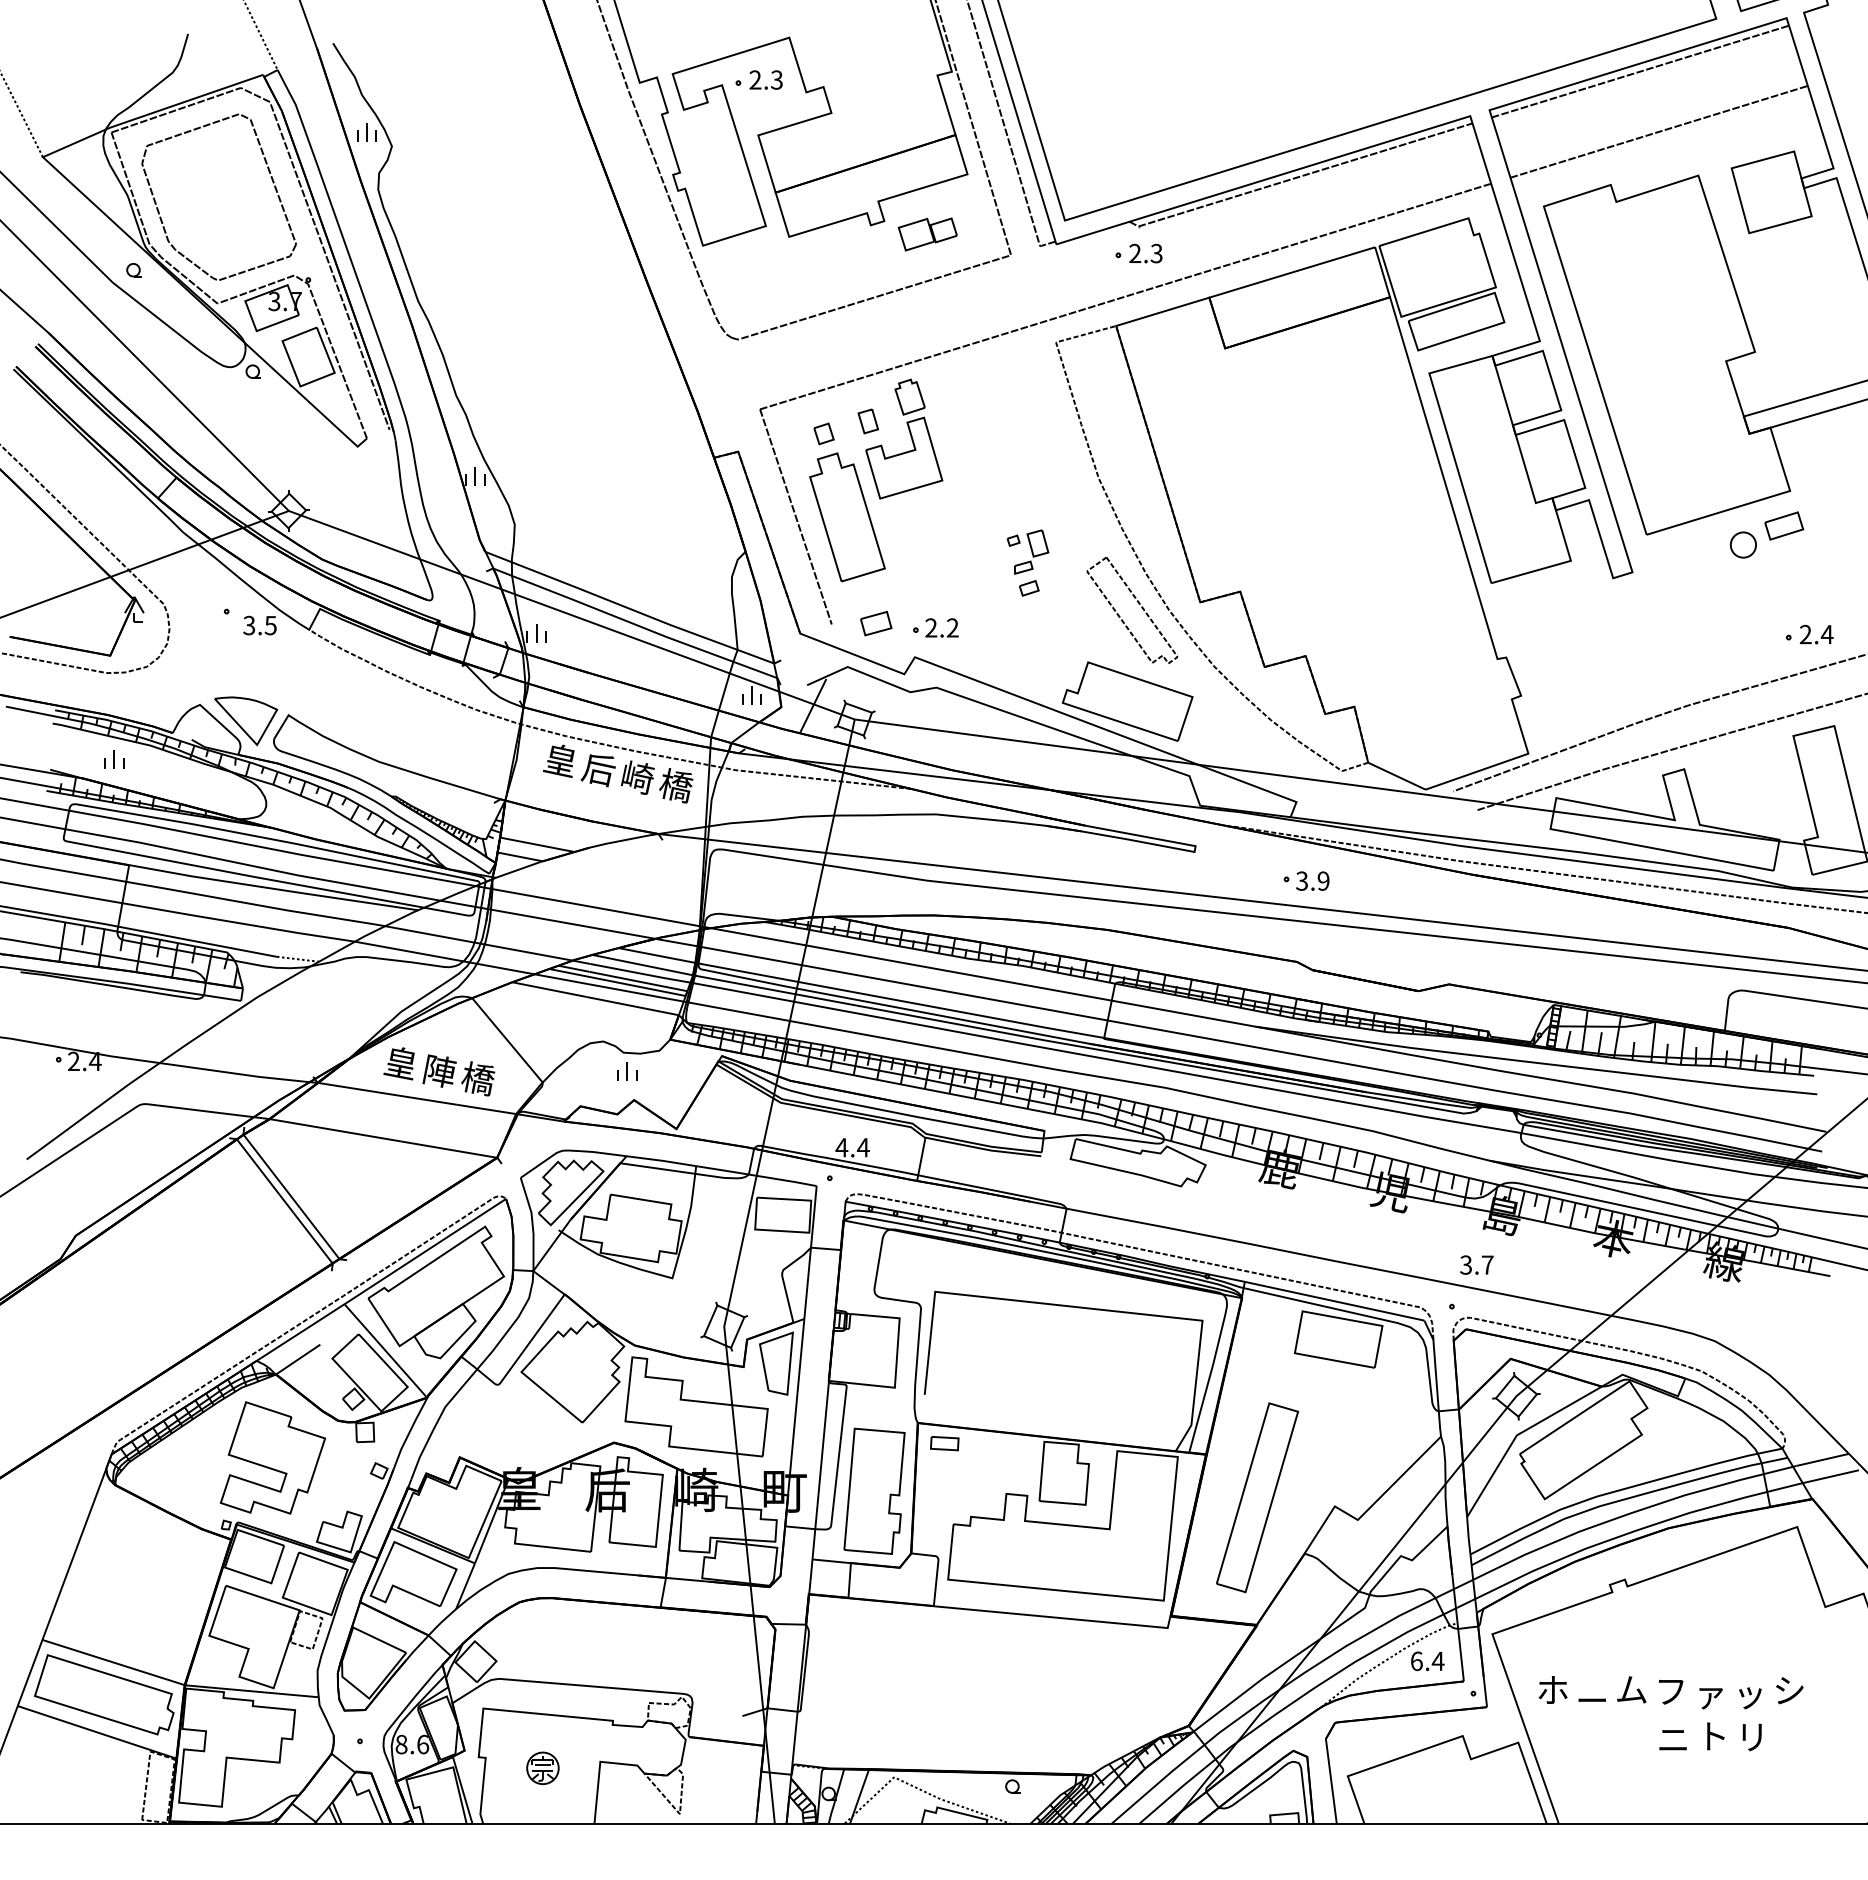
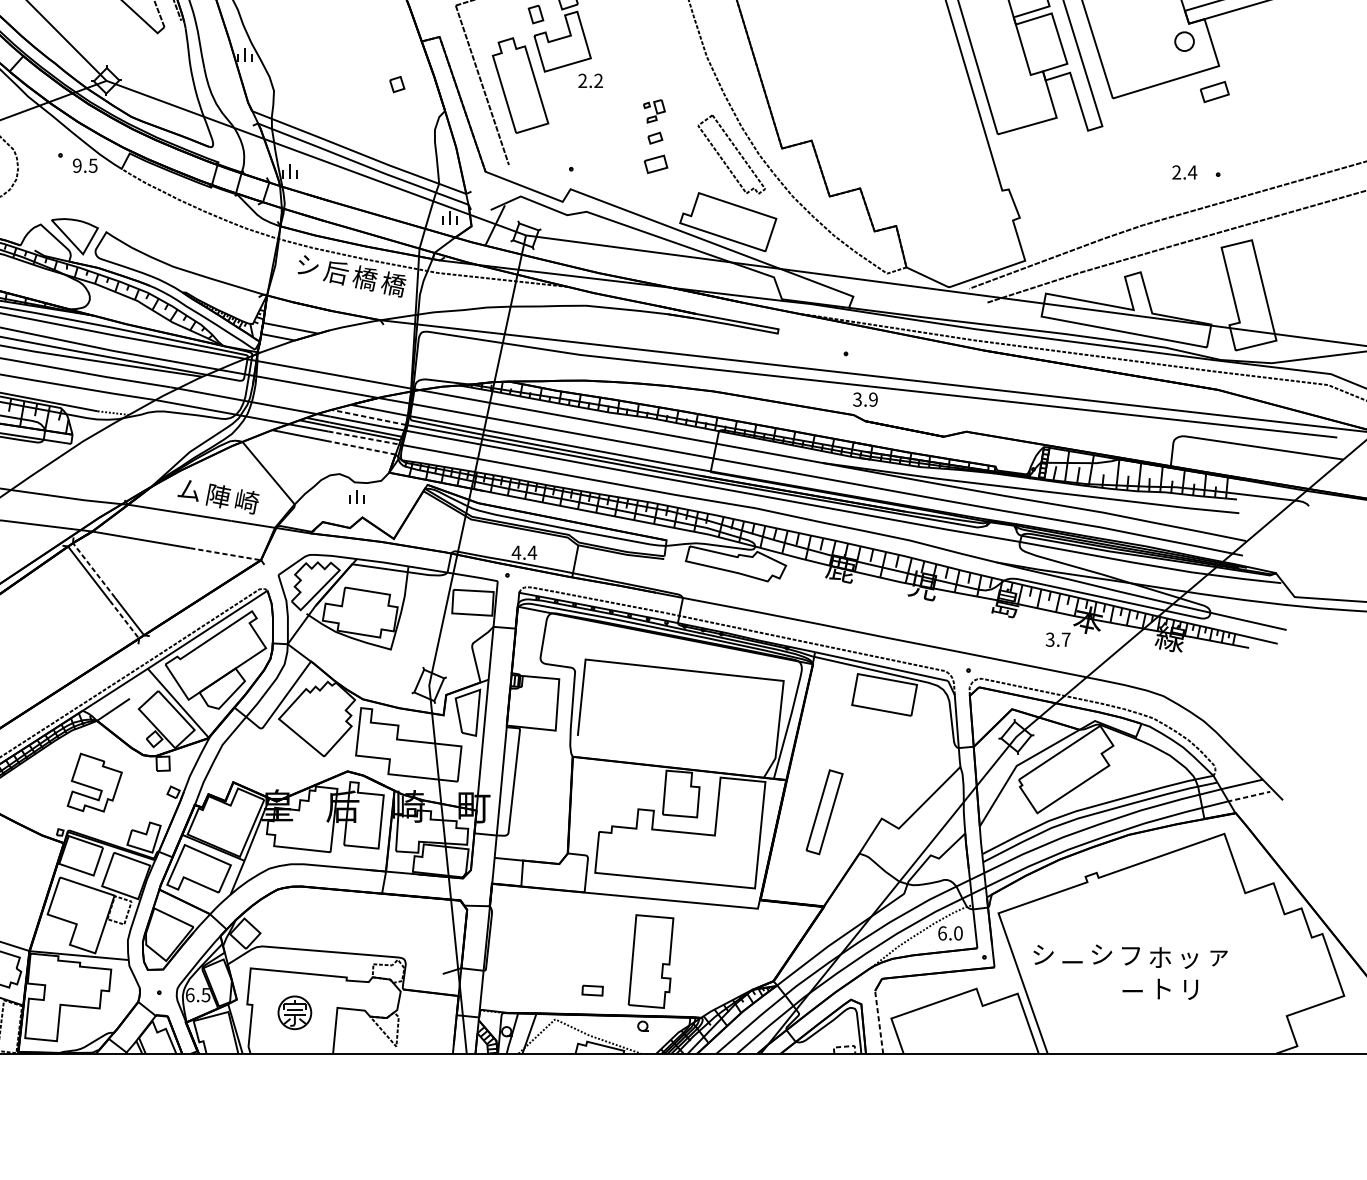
part: (823, 433) -> (396, 84), moved
part: (1742, 544) -> (1183, 41), moved
part: (1027, 551) -> (654, 110), size x0.7
part: (876, 623) -> (656, 164), moved
text: (249, 625) -> (77, 165), 3.5 -> 9.5
text: (941, 627) -> (590, 80), moved
text: (1816, 634) -> (1184, 172), moved
text: (558, 760) -> (306, 265), 皇 -> シ
text: (637, 777) -> (364, 278), 崎 -> 橋
text: (1312, 880) -> (865, 399), moved
line: (641, 964) -> (367, 416), solid -> dashed
line: (635, 992) -> (363, 437), solid -> dashed
line: (632, 1005) -> (361, 447), solid -> dashed
text: (398, 1063) -> (187, 490), 皇 -> ム
text: (478, 1078) -> (247, 501), 橋 -> 崎
line: (450, 1149) -> (226, 554), solid -> dashed
line: (271, 1170) -> (93, 569), solid -> dashed
line: (313, 1238) -> (124, 620), solid -> dashed
text: (1476, 1264) -> (1057, 639), moved
part: (944, 1443) -> (592, 990), moved
part: (272, 1457) -> (94, 782), size x0.7
line: (1829, 1476) -> (1248, 796), solid -> dashed
part: (874, 1490) -> (651, 960), moved
part: (1257, 1497) -> (824, 811), size x0.6
text: (1437, 1661) -> (957, 933), 6.4 -> 6.0
text: (1552, 1689) -> (1043, 954), ホ -> シ
text: (1631, 1689) -> (1101, 954), ム -> シ
text: (1789, 1691) -> (1218, 955), シ -> ァ
text: (1710, 1694) -> (1160, 957), ァ -> ホ
text: (1673, 1740) -> (1132, 992), ニ -> ー
text: (412, 1744) -> (198, 995), 8.6 -> 6.5
part: (542, 1767) -> (294, 1012), size x1.4
line: (1331, 1781) -> (879, 1022), solid -> dashed
line: (1285, 1814) -> (845, 1046), solid -> dashed

